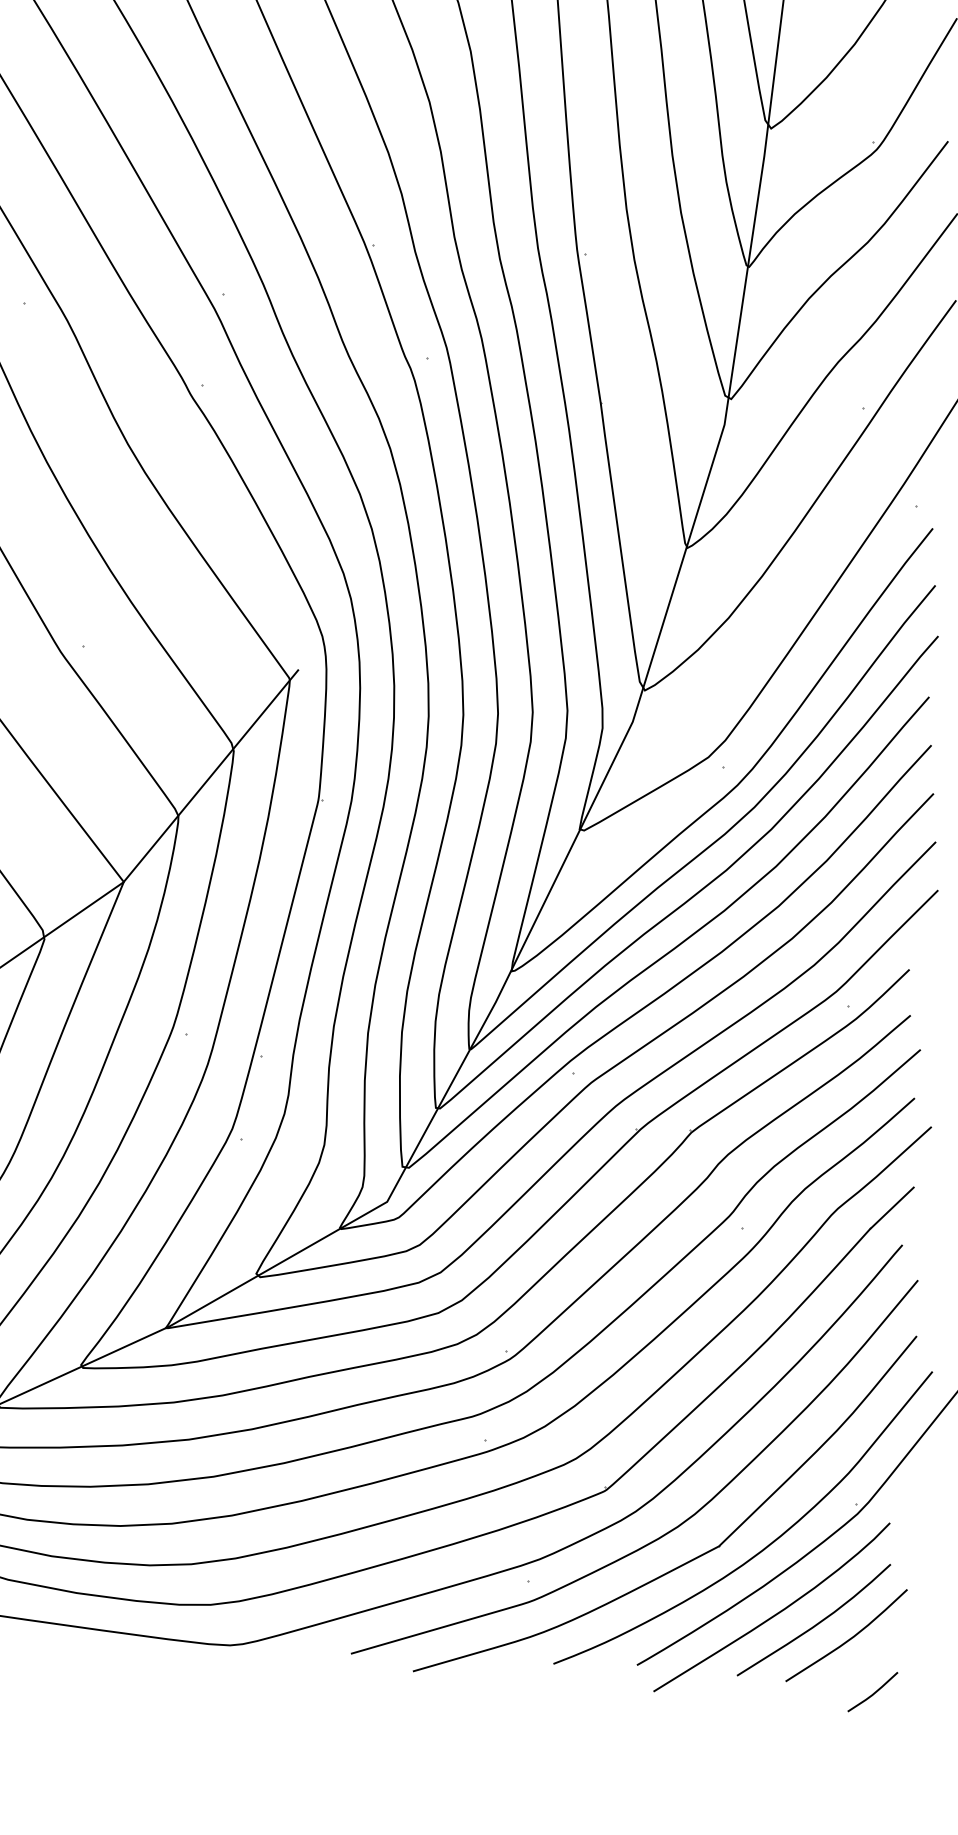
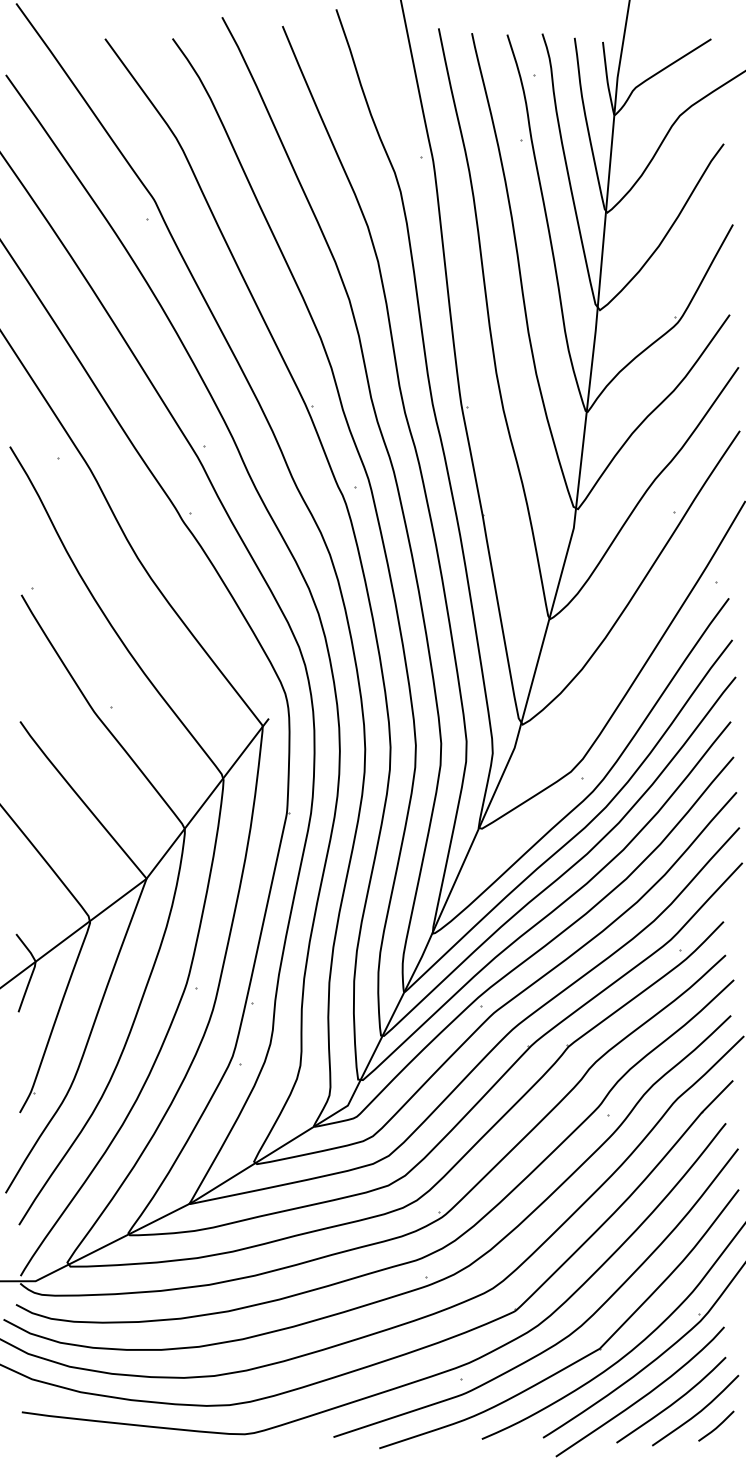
line: (874, 1691) -> (717, 1425), moved

